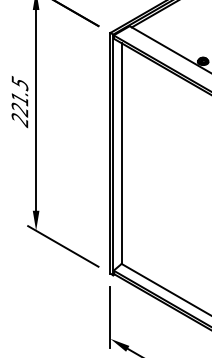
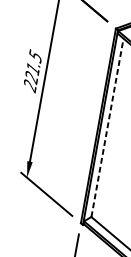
line: (121, 153) -> (107, 127), solid -> dashed

